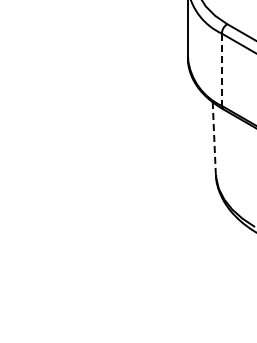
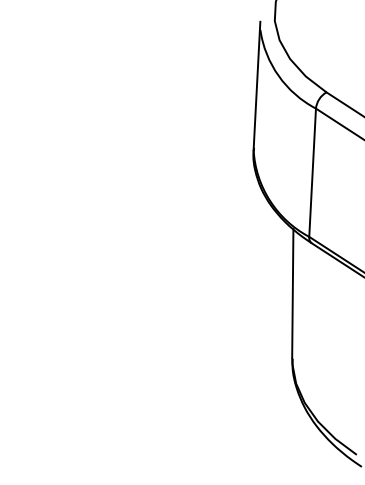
line: (221, 70) -> (311, 174), dashed -> solid
line: (214, 138) -> (293, 294), dashed -> solid

